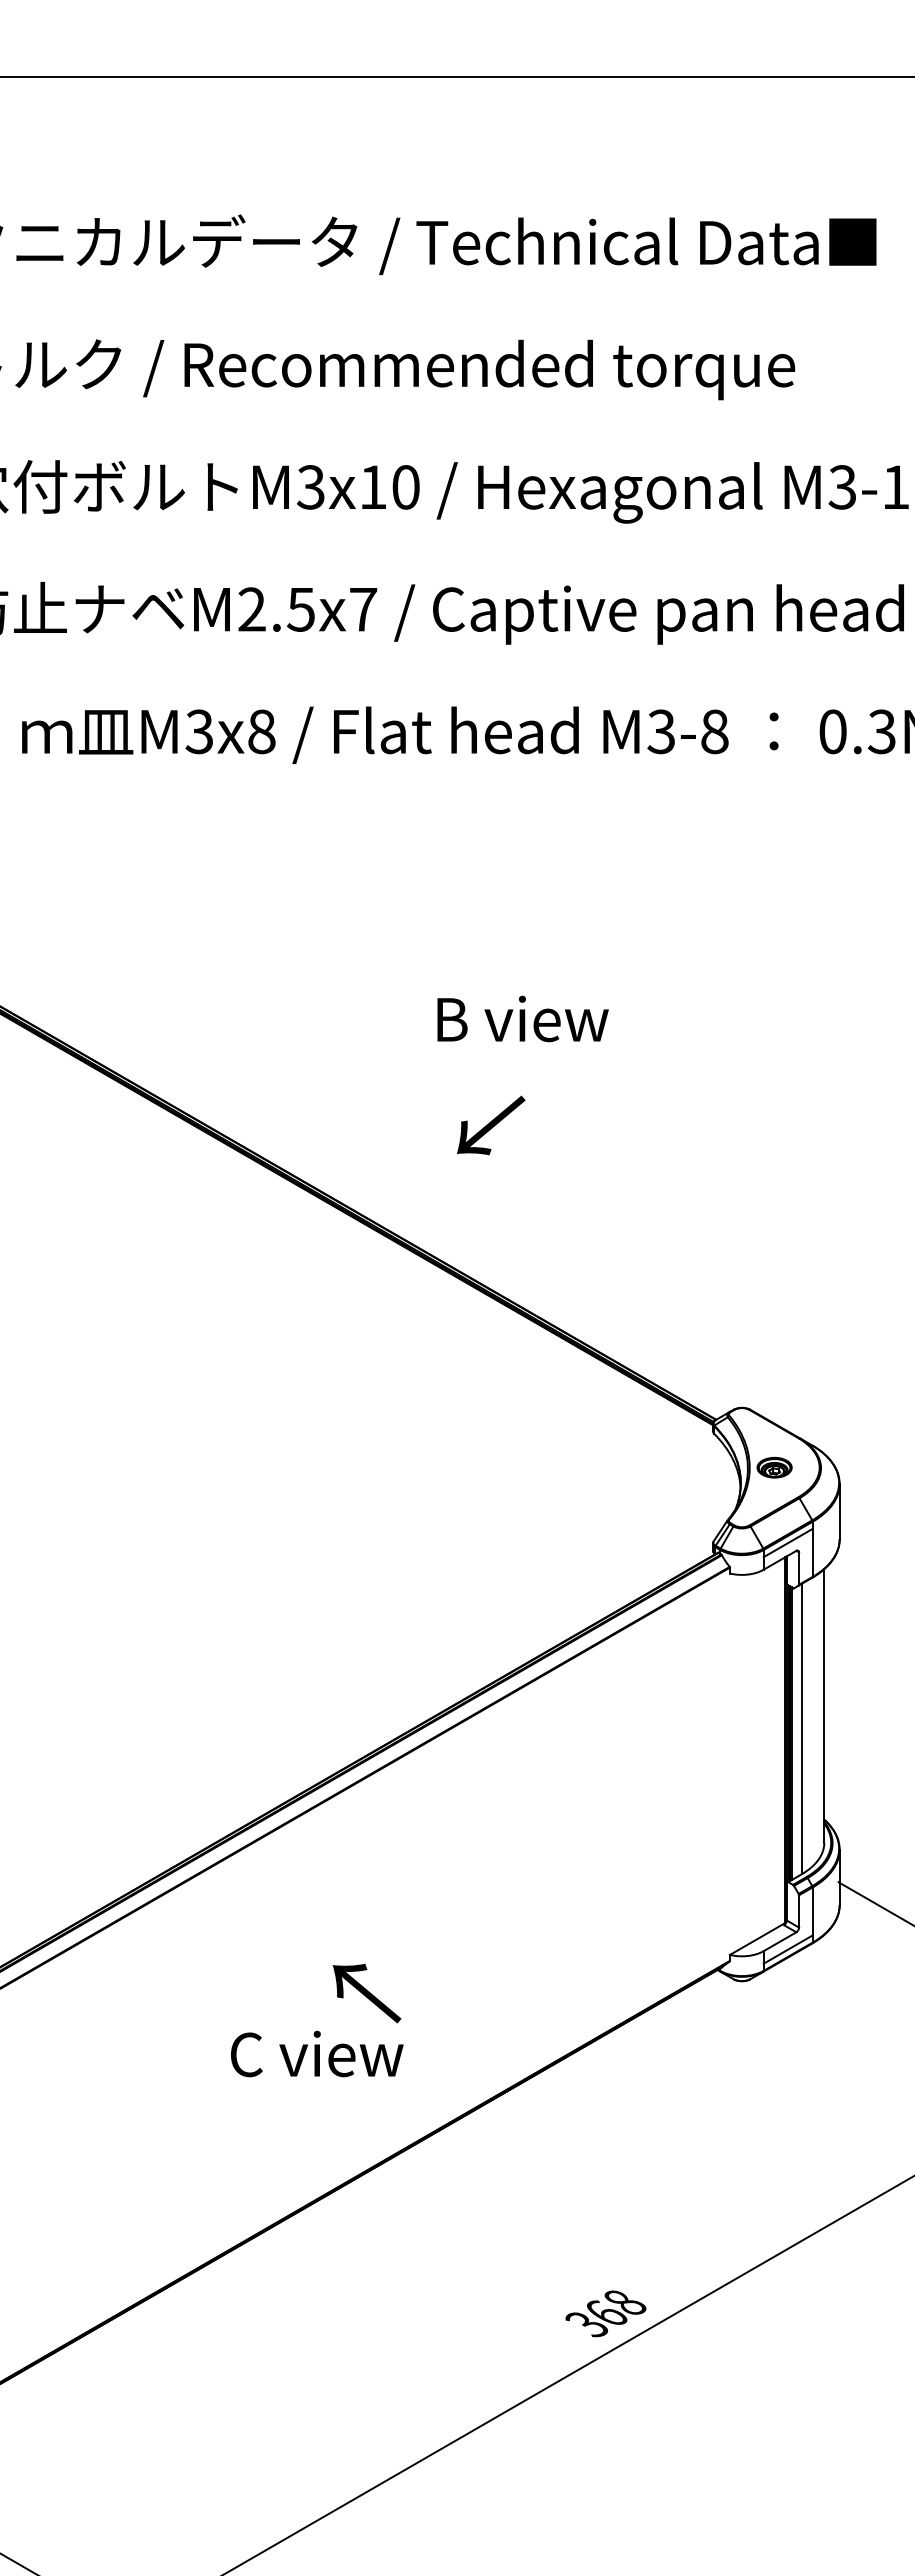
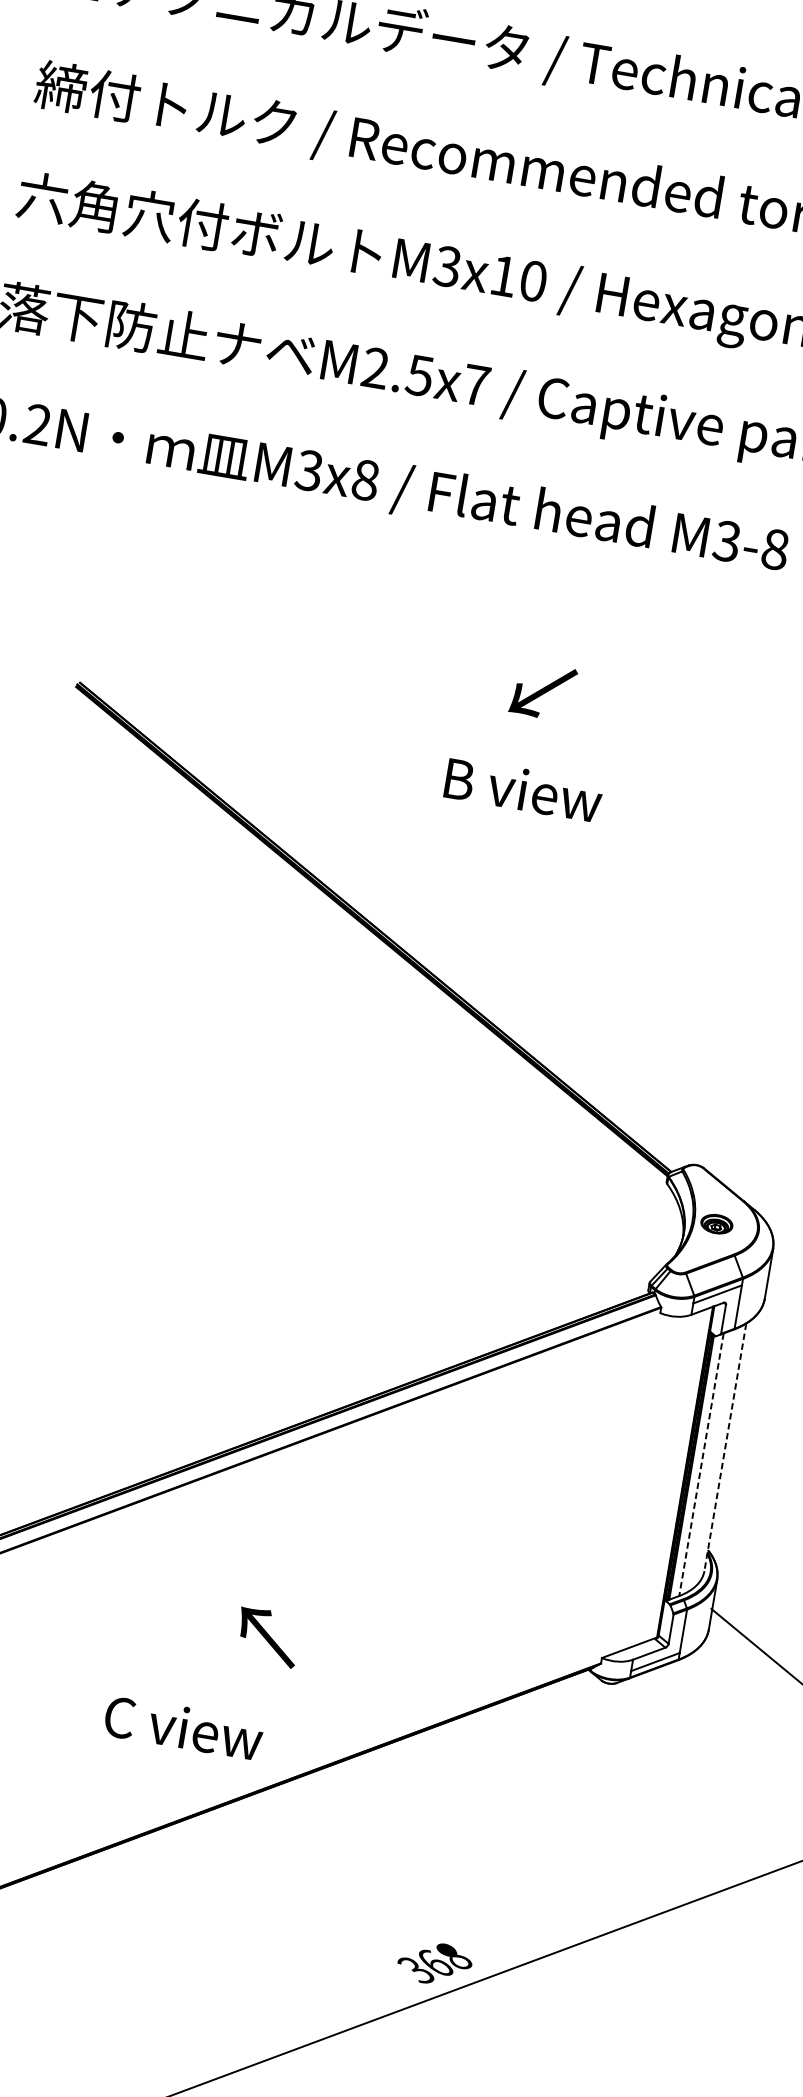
text: (522, 1018) -> (523, 789), moved
text: (491, 1125) -> (543, 691), moved
line: (824, 1706) -> (725, 1447), solid -> dashed
line: (801, 1729) -> (701, 1465), solid -> dashed
text: (317, 2053) -> (184, 1727), moved

